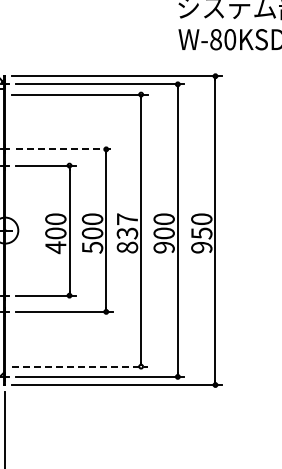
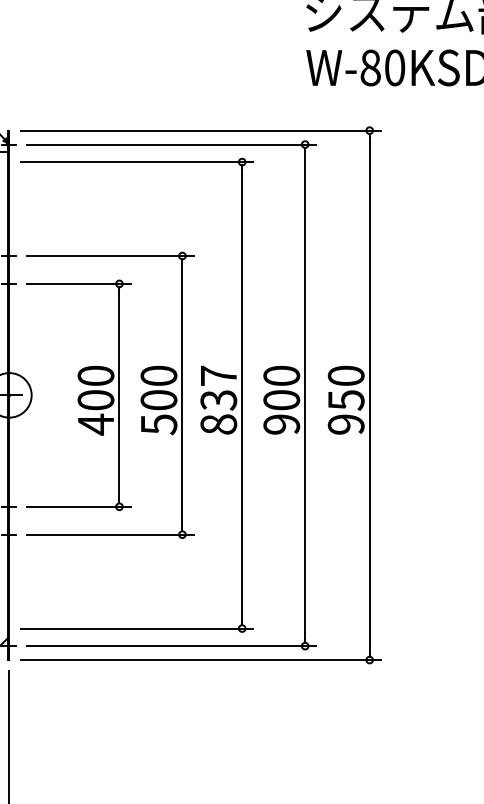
line: (64, 149) -> (110, 256), dashed -> solid
line: (79, 366) -> (136, 628), dashed -> solid

